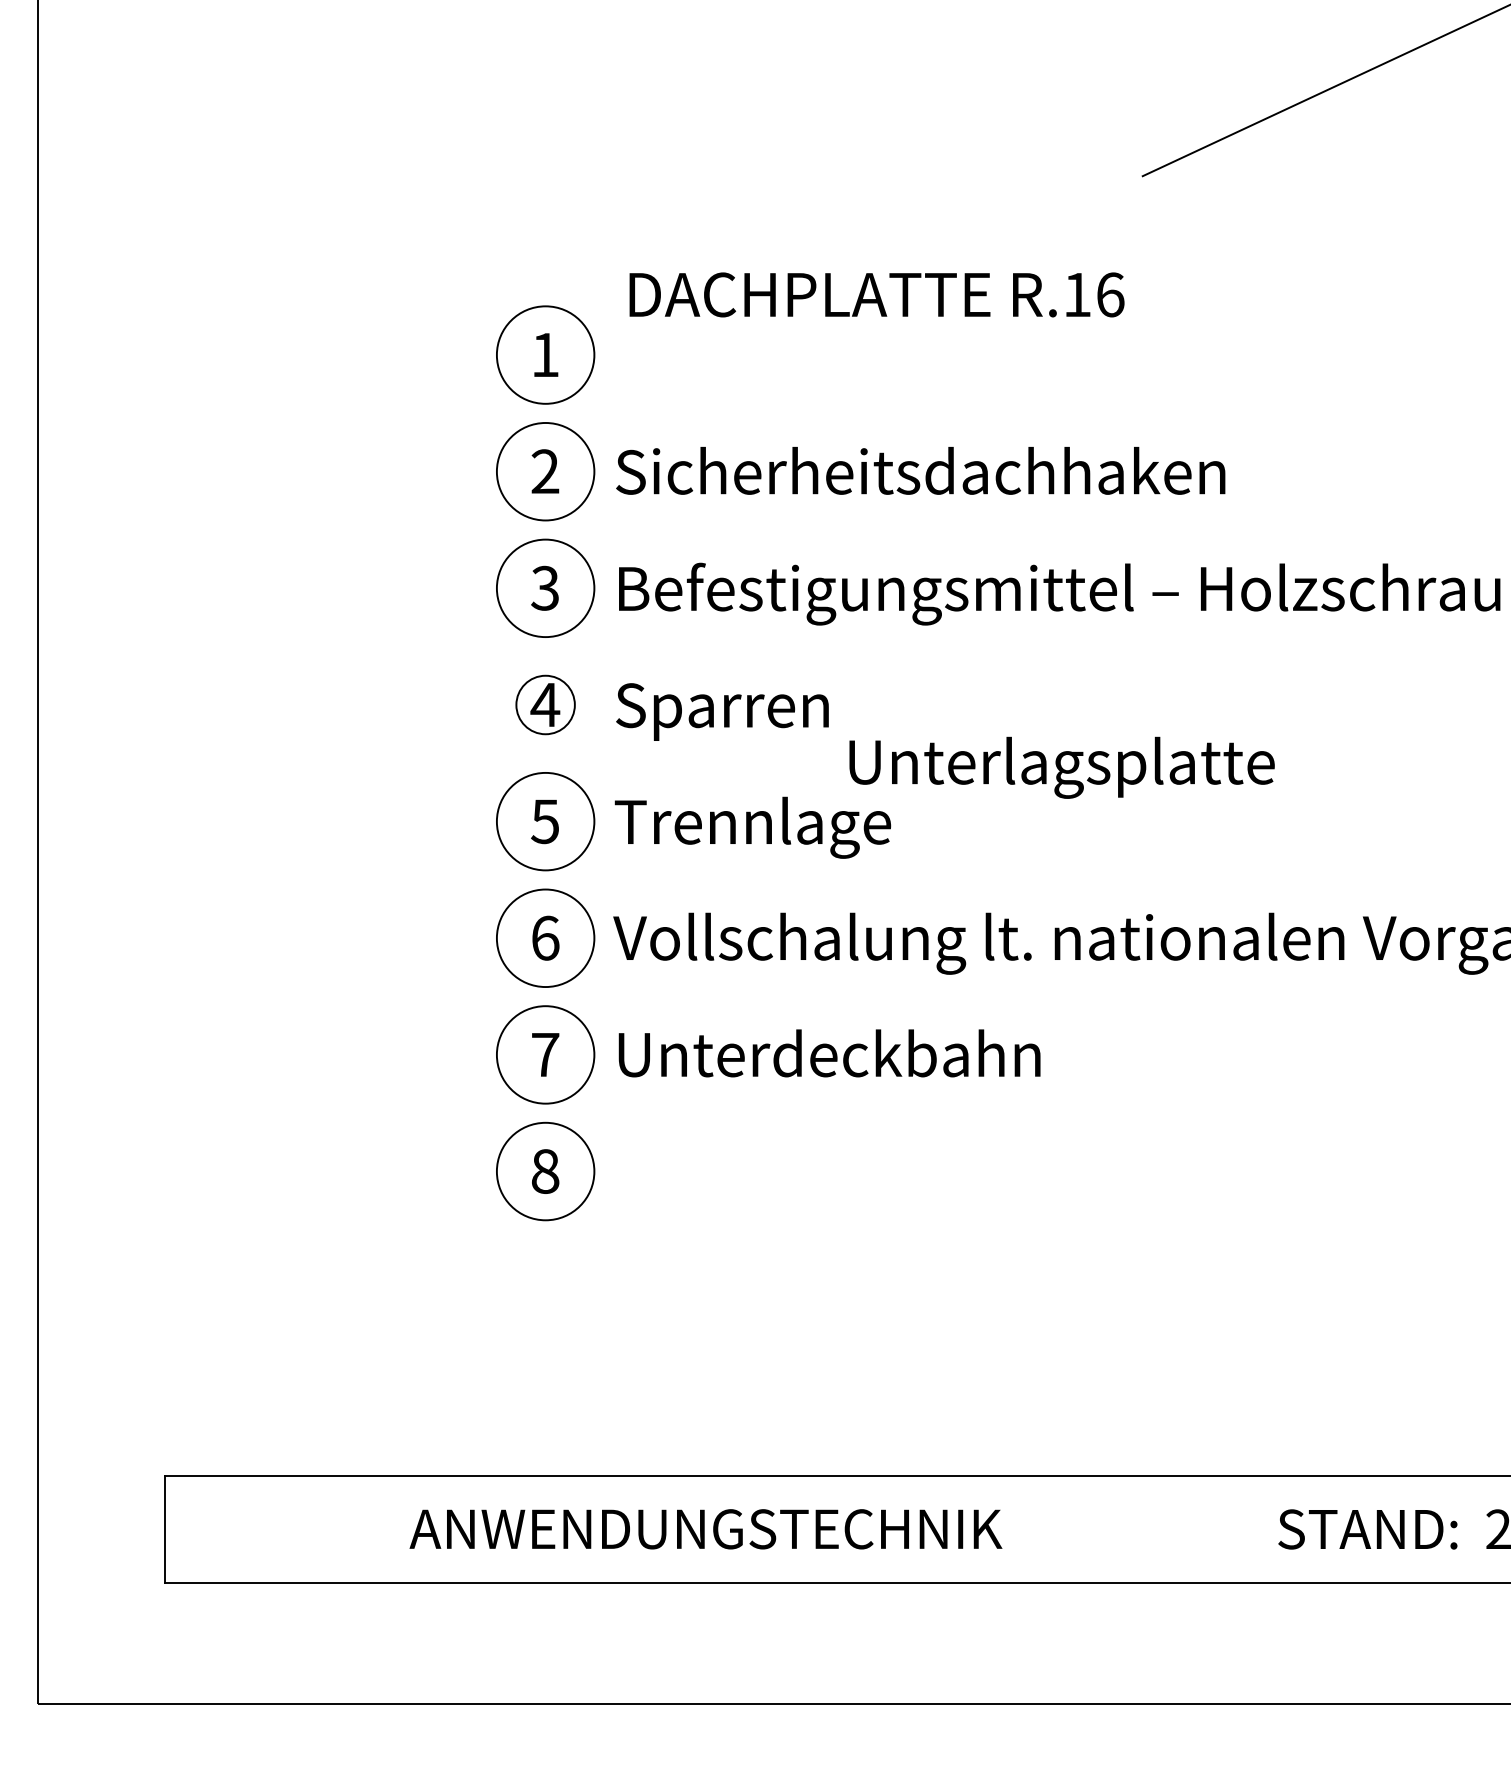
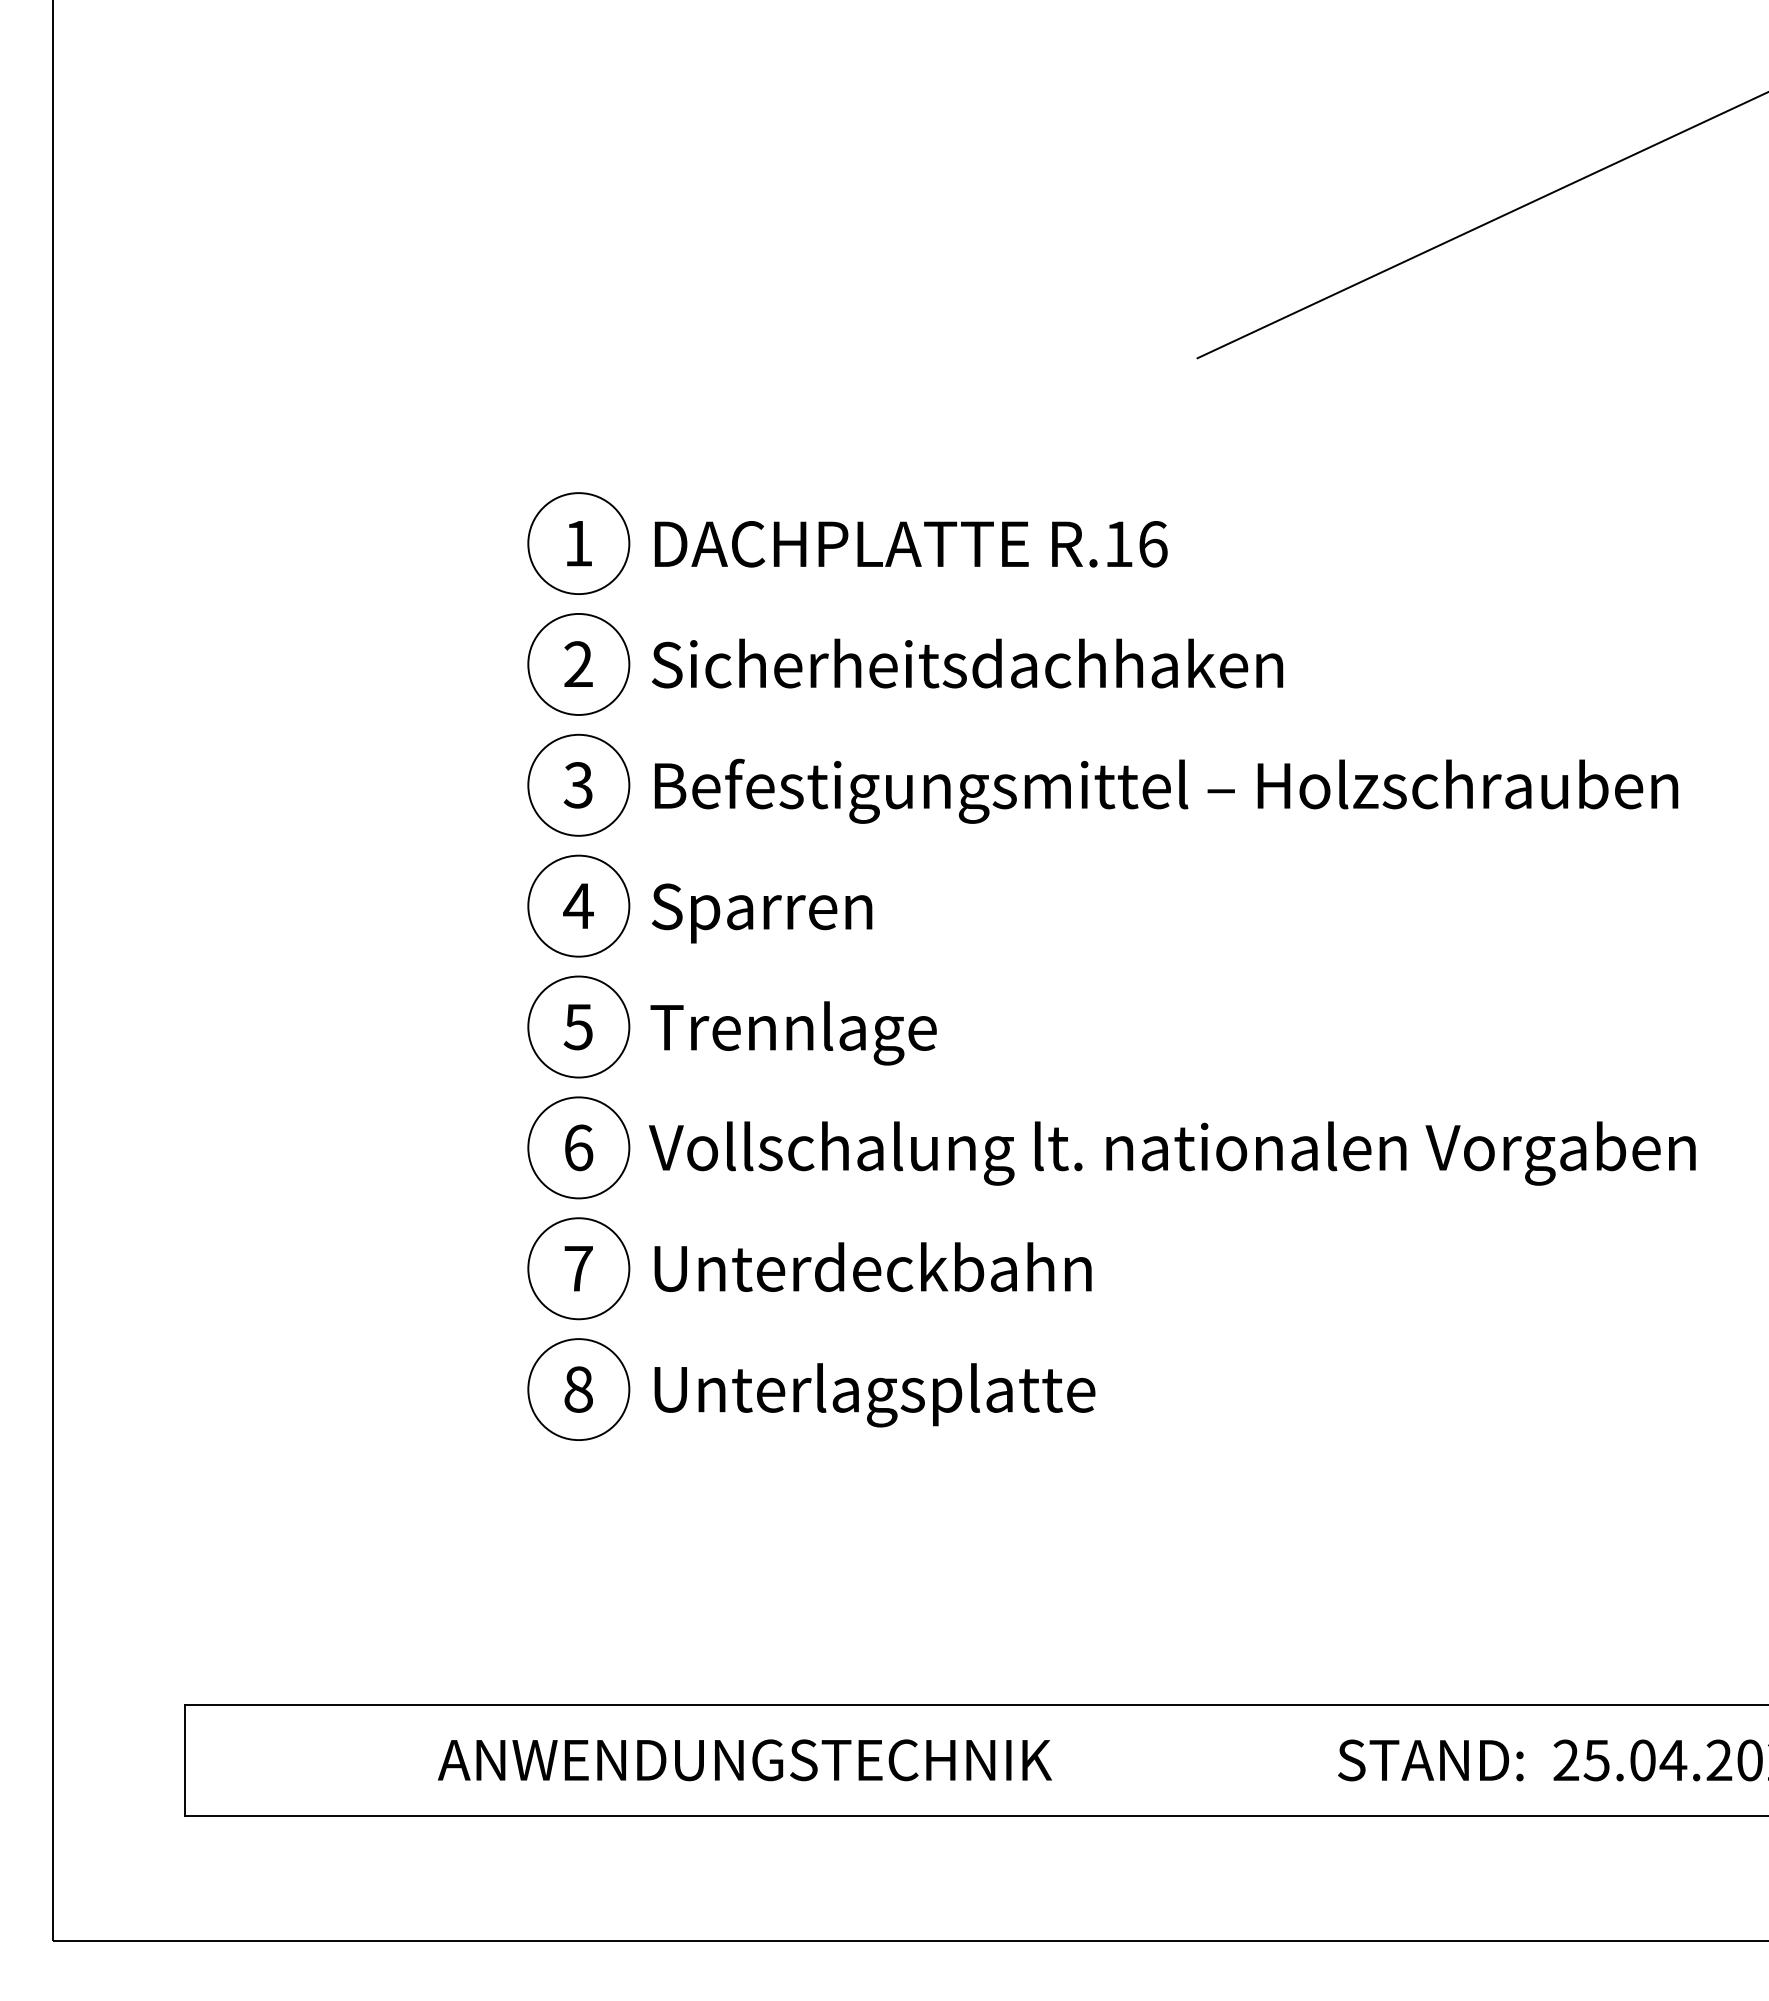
text: (876, 295) -> (910, 544), moved
circle: (545, 704) -> (578, 905), size x1.67
text: (1061, 768) -> (874, 1395), moved

